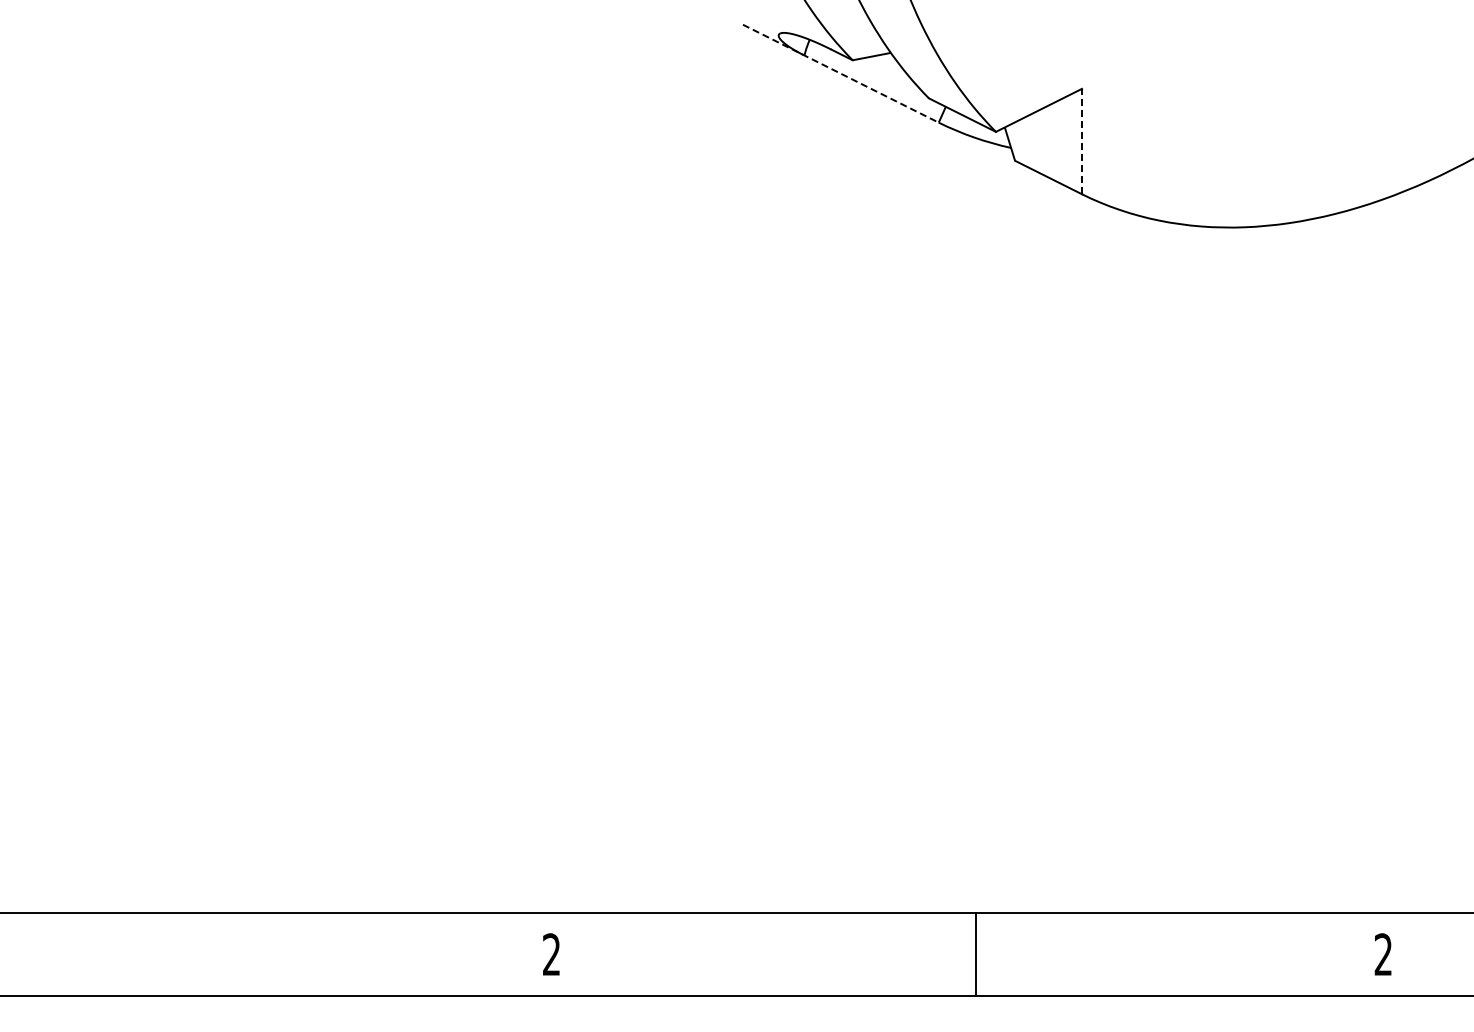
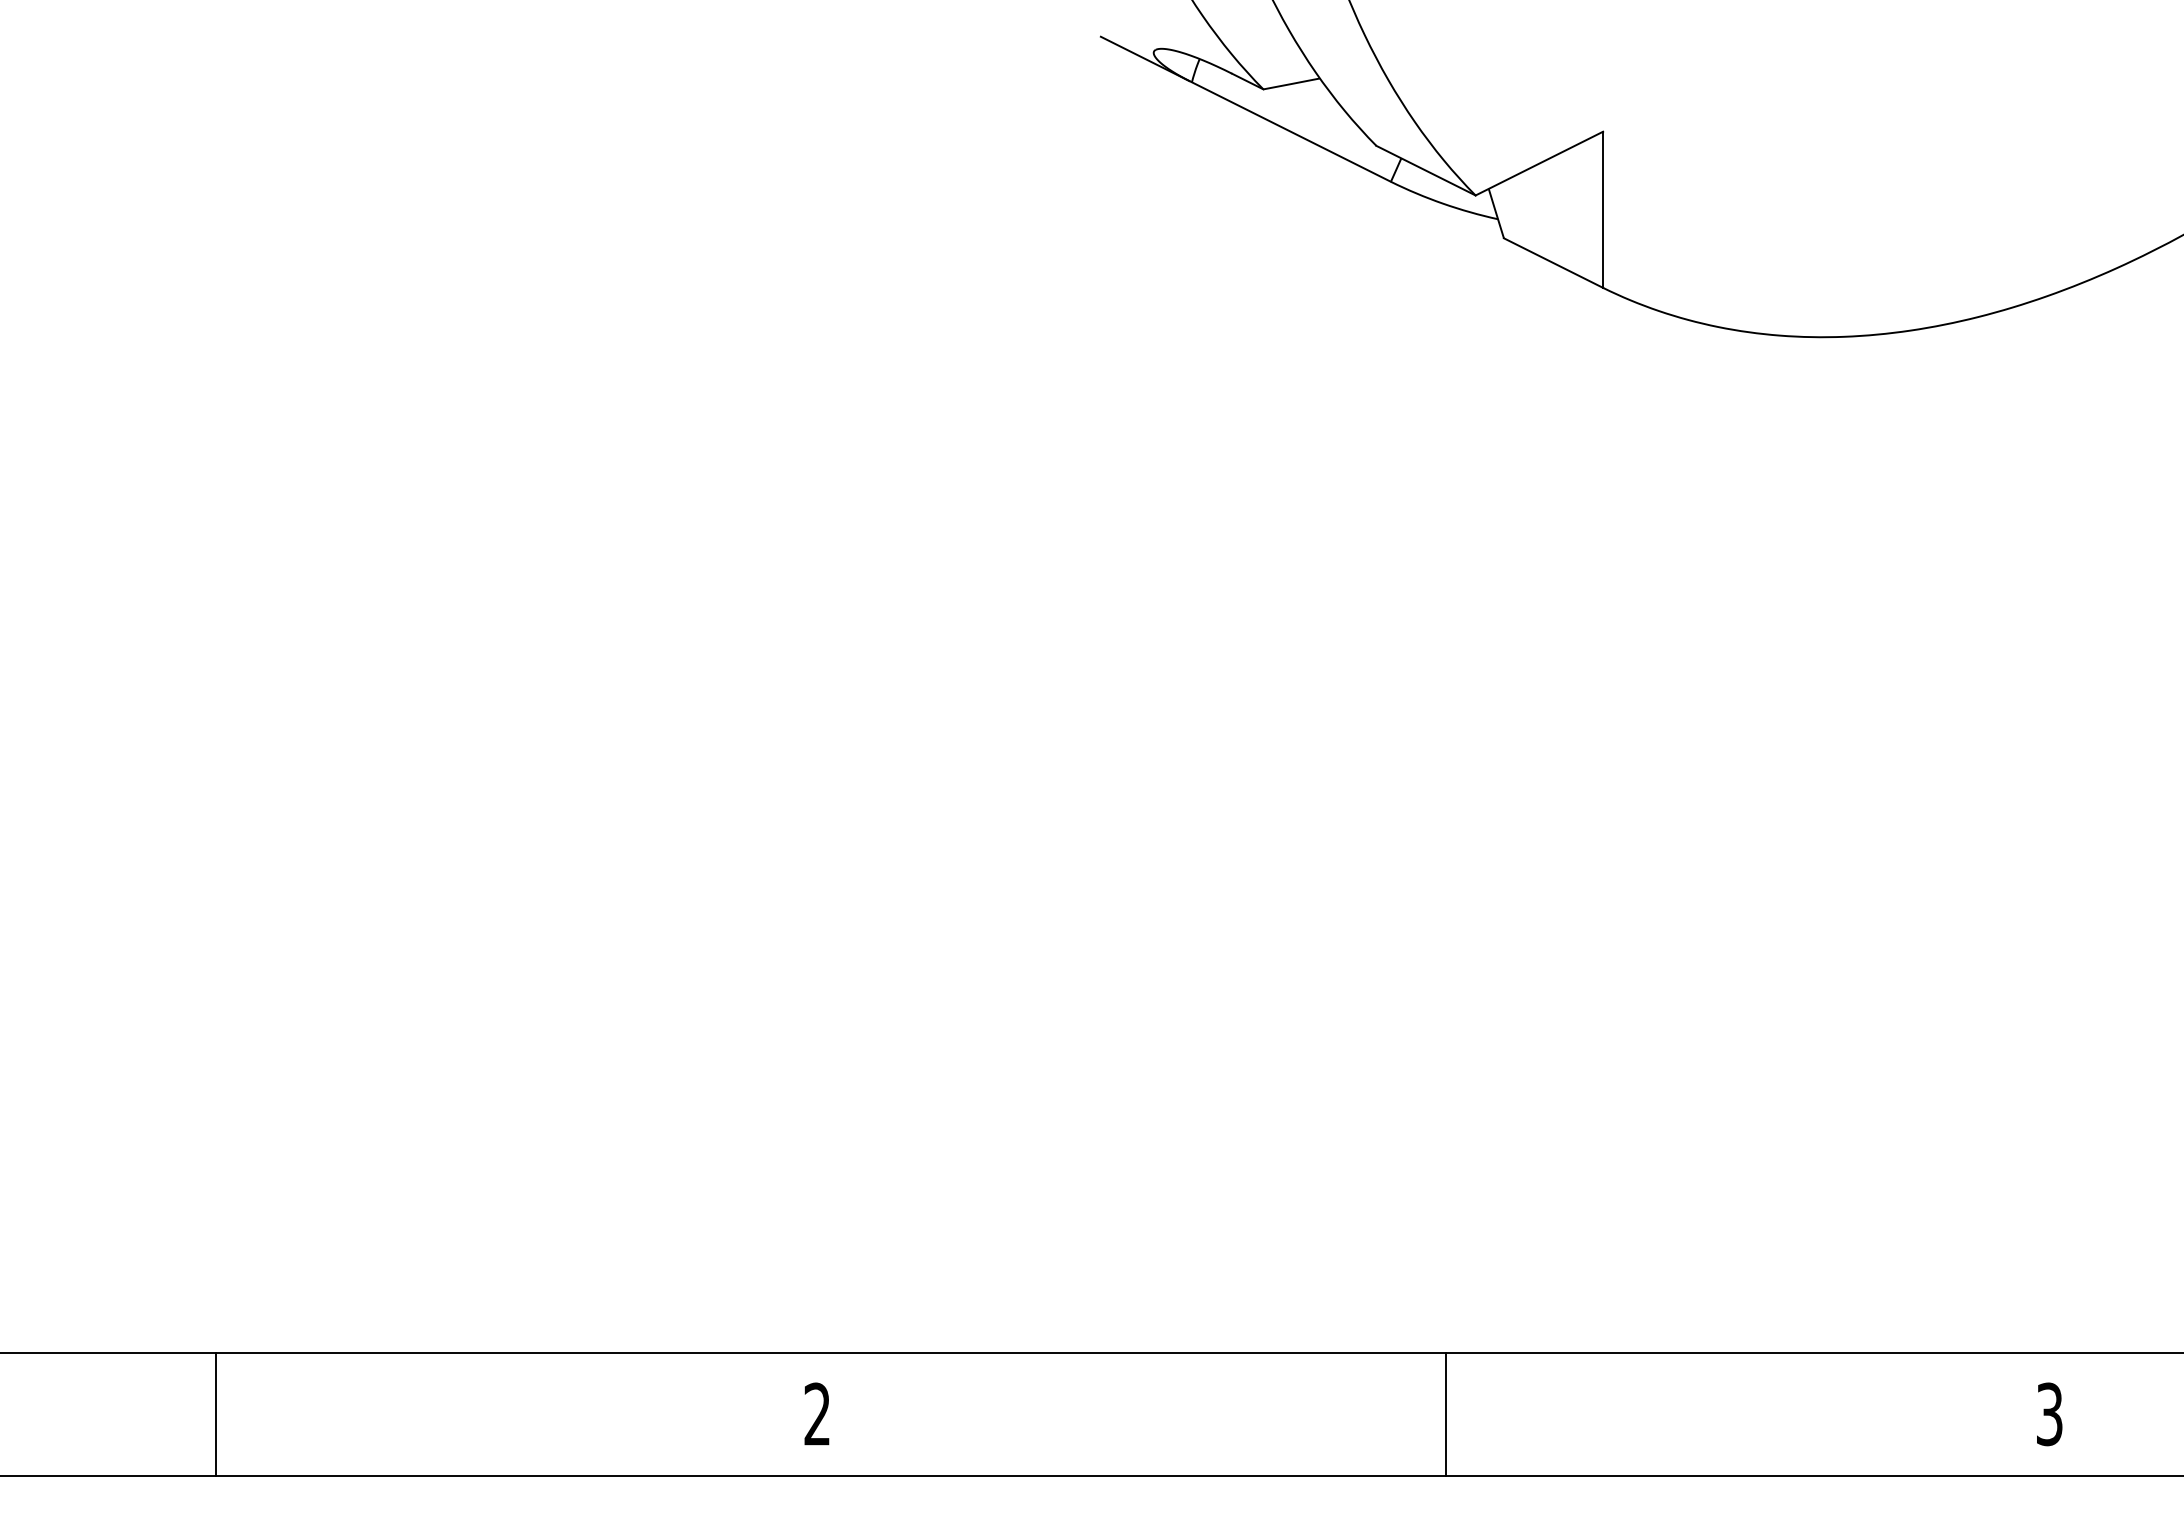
line: (841, 73) -> (1246, 108), dashed -> solid
line: (1082, 141) -> (1603, 209), dashed -> solid
line: (145, 954) -> (215, 1414), added
text: (1383, 954) -> (2049, 1414), 2 -> 3

